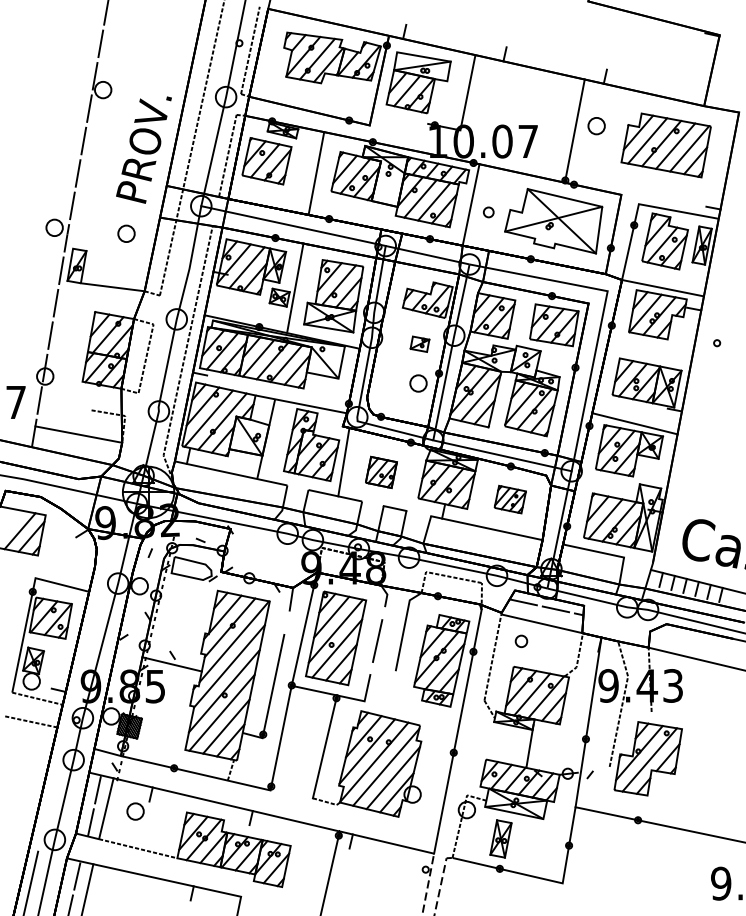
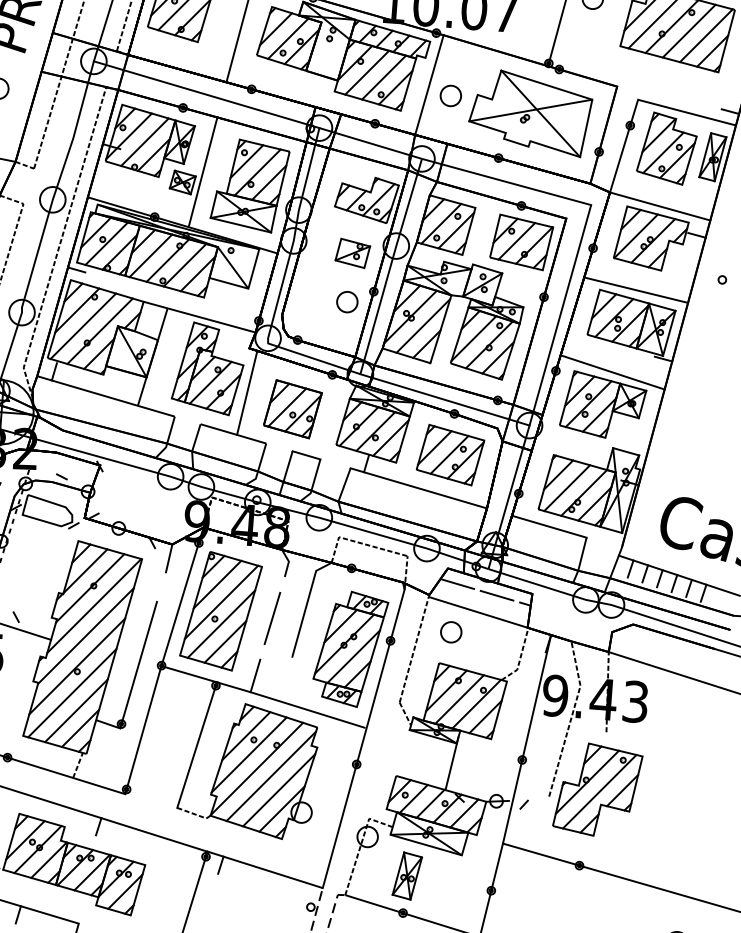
part: (488, 212) -> (450, 96), size x1.67
part: (419, 344) -> (352, 253), size x1.43
line: (648, 356) -> (635, 290), added
part: (381, 472) -> (293, 409), size x1.43
part: (510, 499) -> (450, 454), size x1.67
part: (521, 641) -> (451, 632), size x1.43
line: (410, 711) -> (306, 709), added

